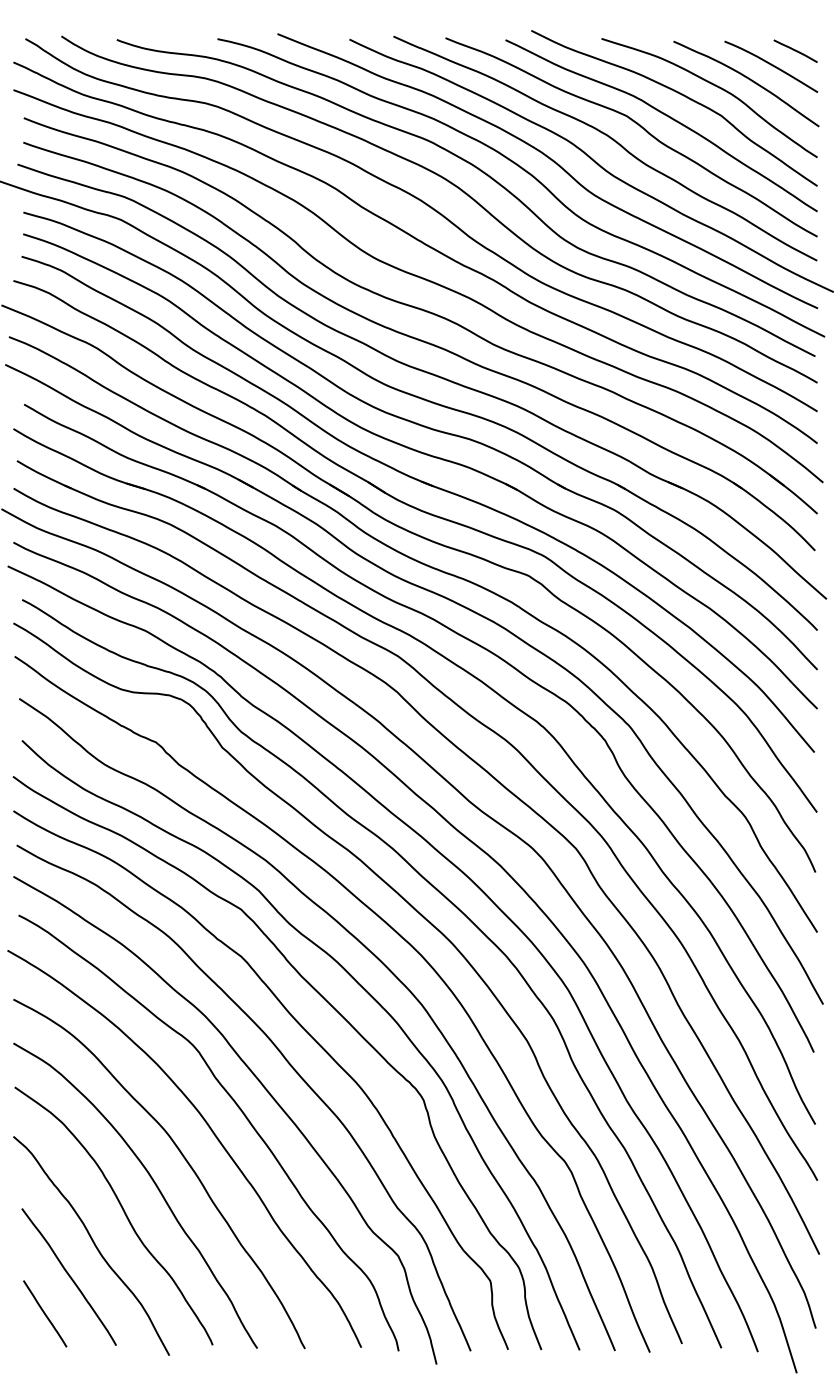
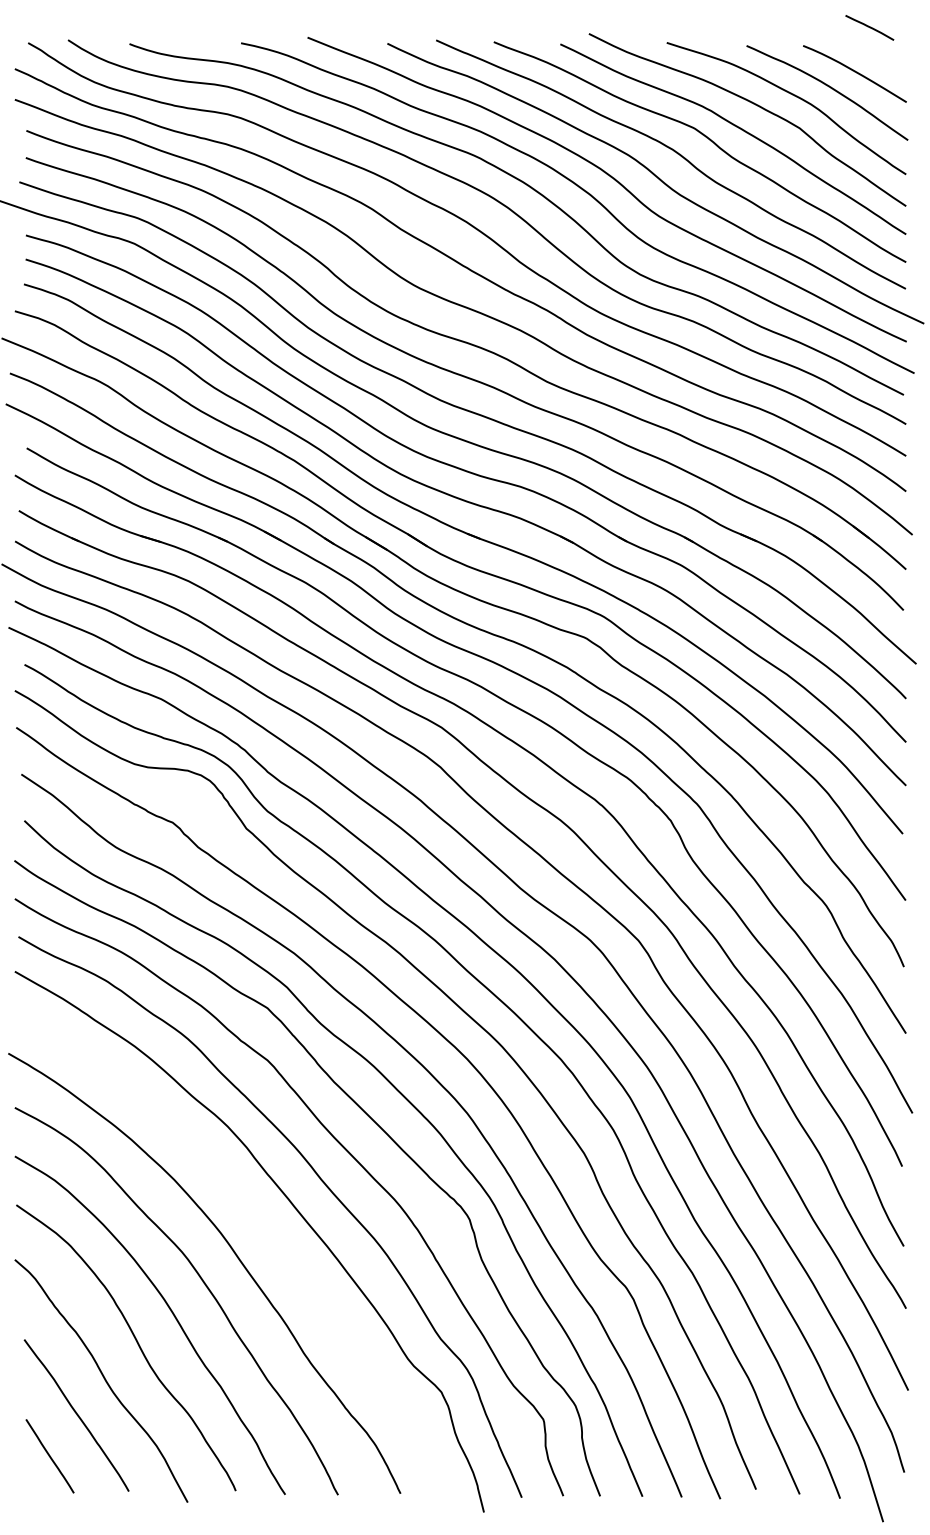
line: (795, 50) -> (869, 27), moved
curve: (238, 1108) -> (264, 1228), removed

